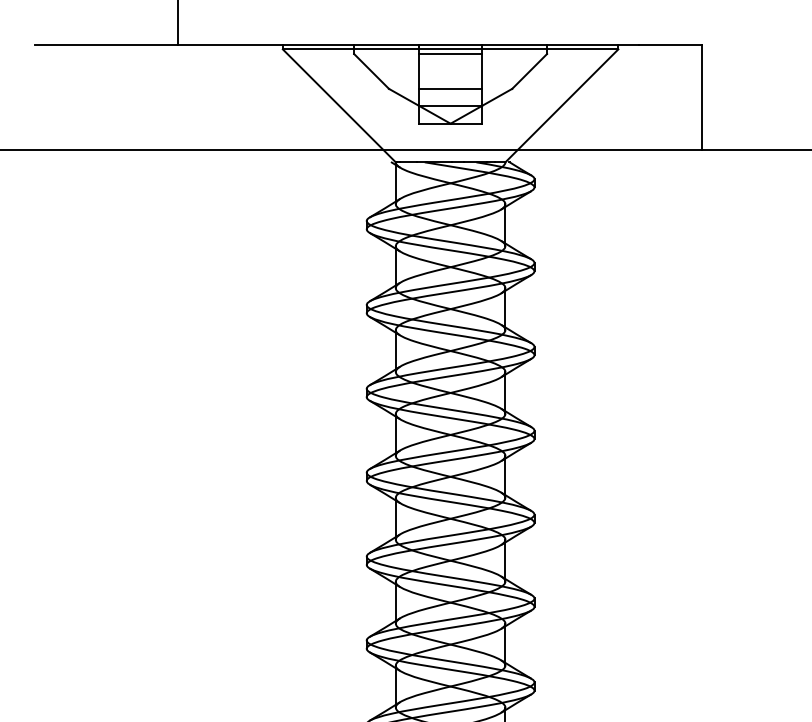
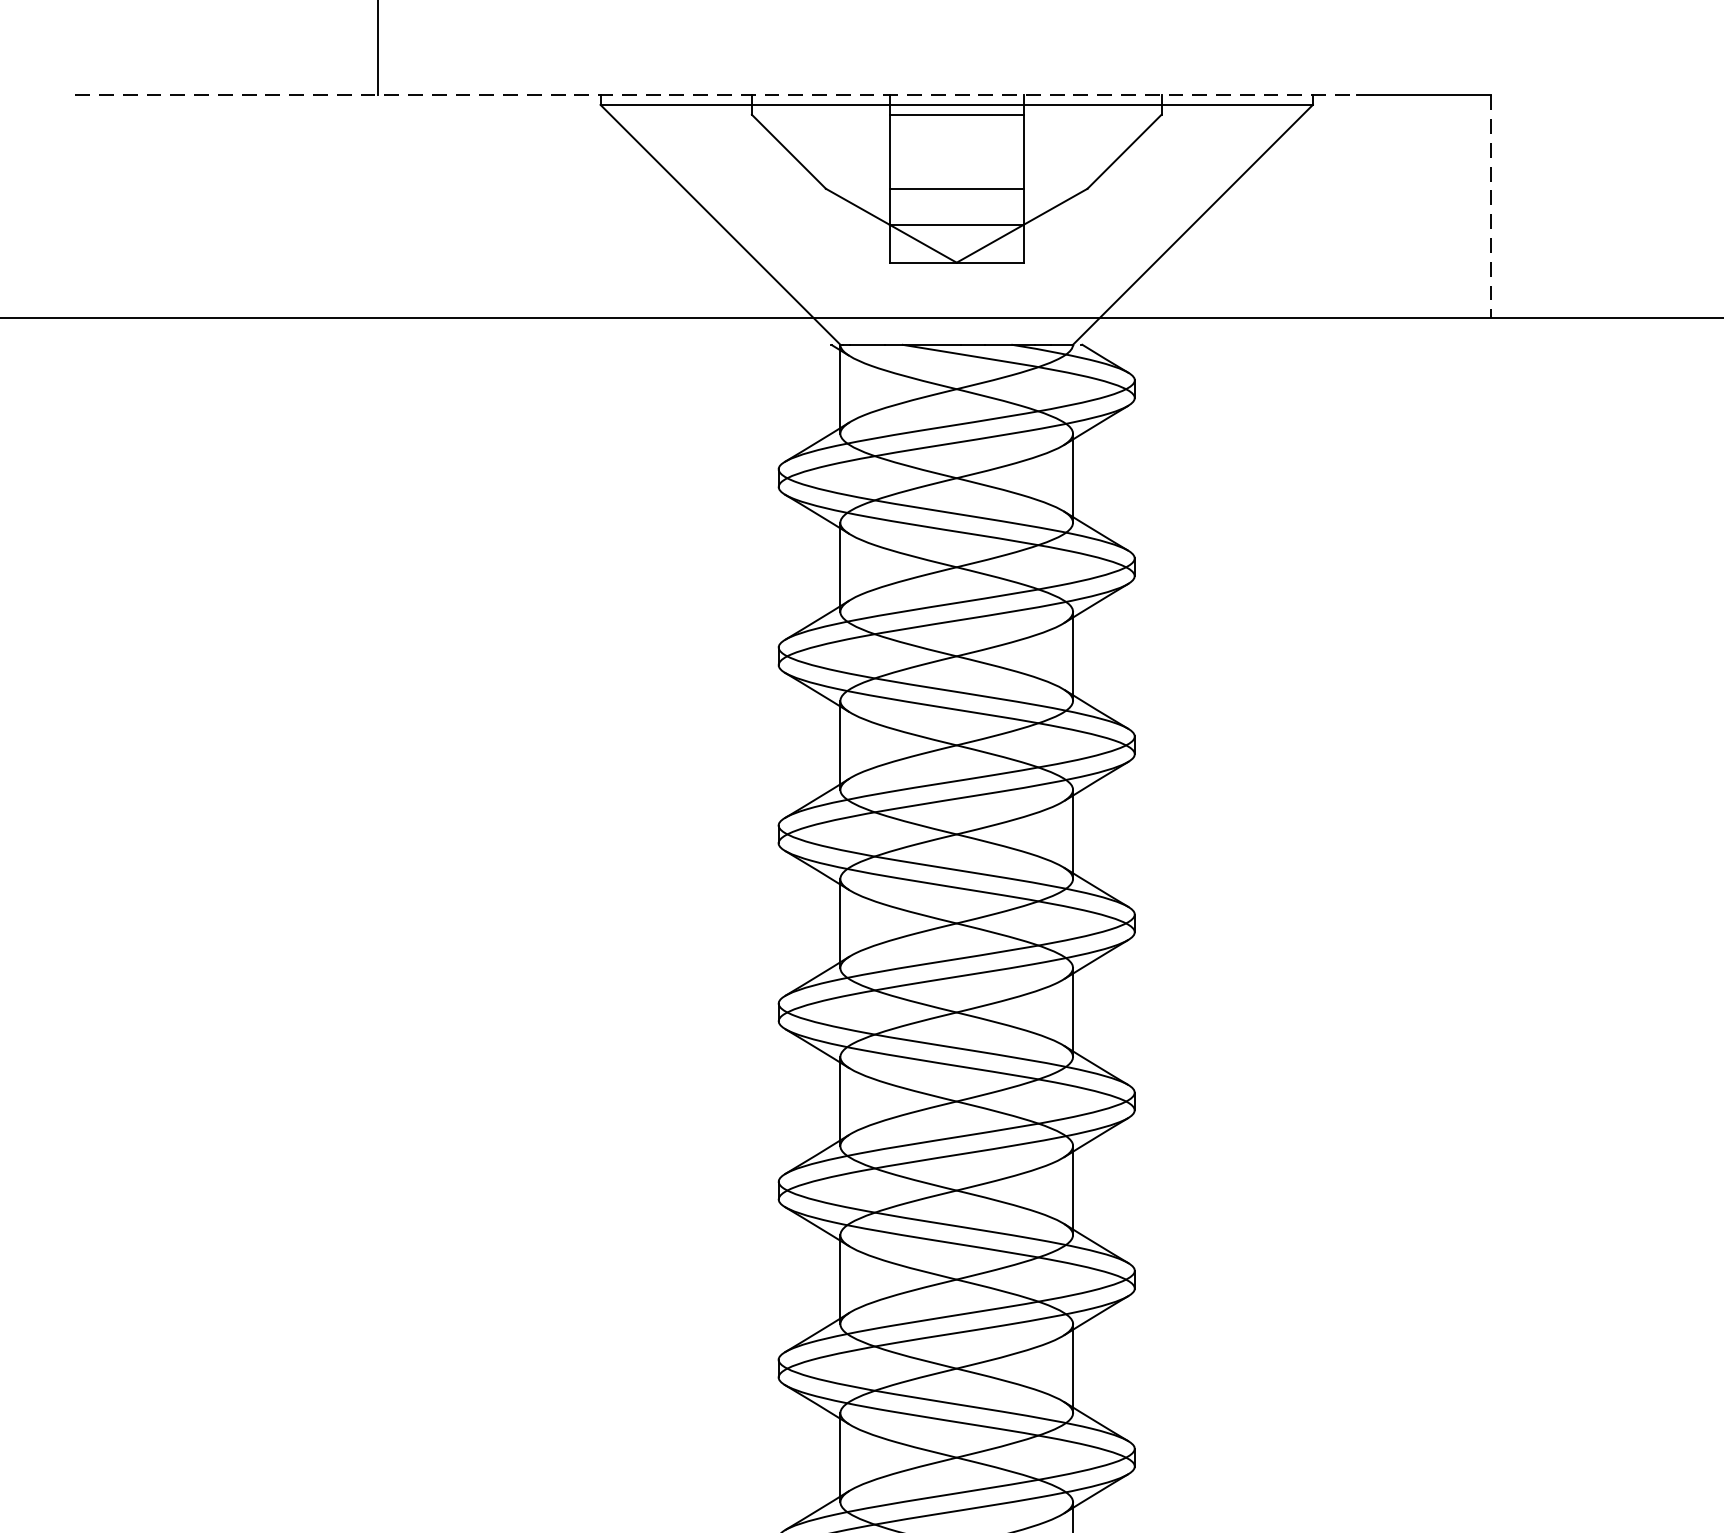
line: (337, 44) -> (716, 94), solid -> dashed
line: (702, 97) -> (1491, 207), solid -> dashed

